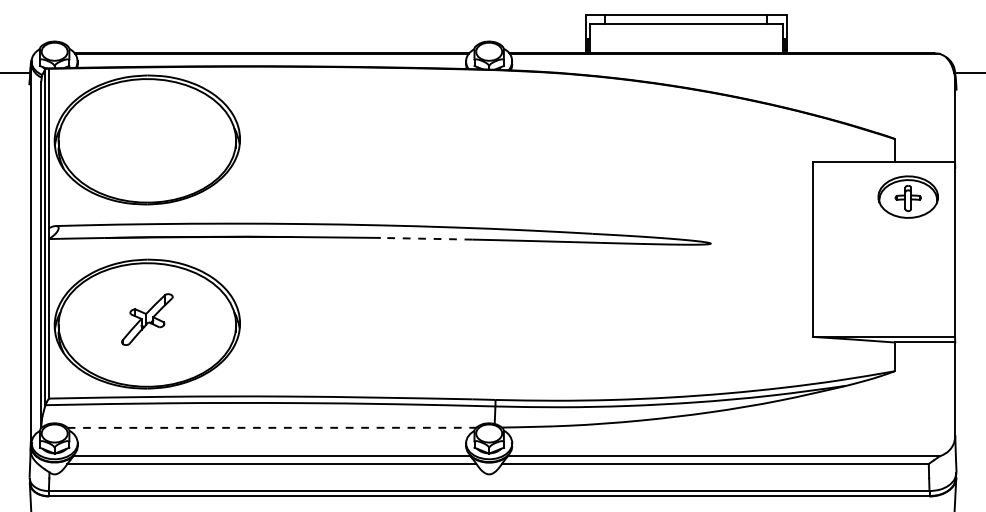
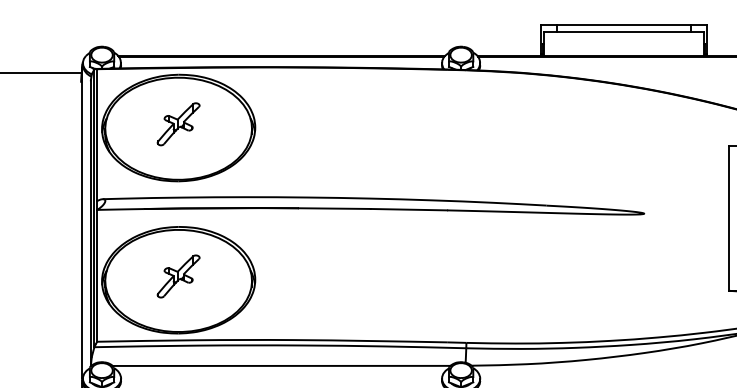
part: (147, 135) -> (178, 124), added
line: (425, 238) -> (408, 209), dashed -> solid
line: (272, 427) -> (282, 365), dashed -> solid

